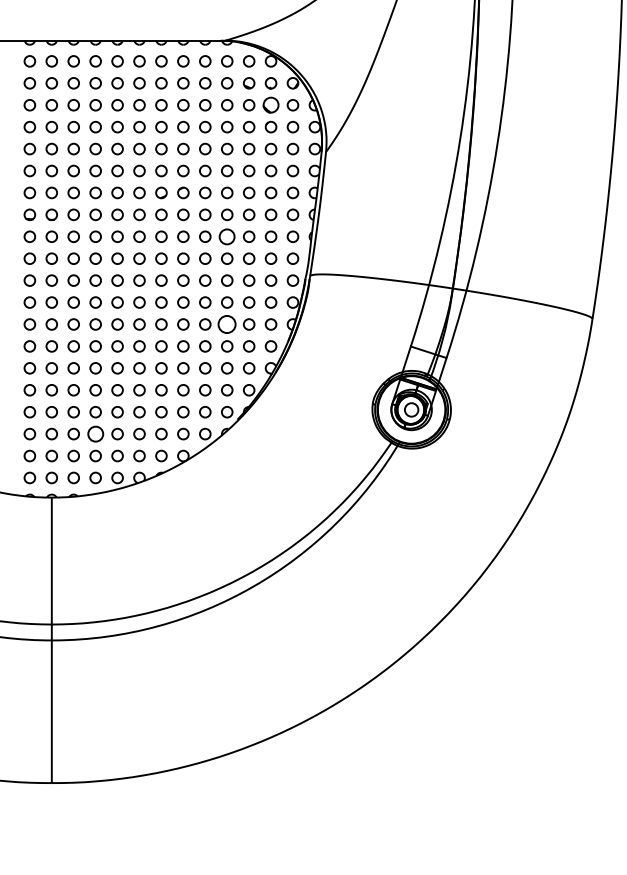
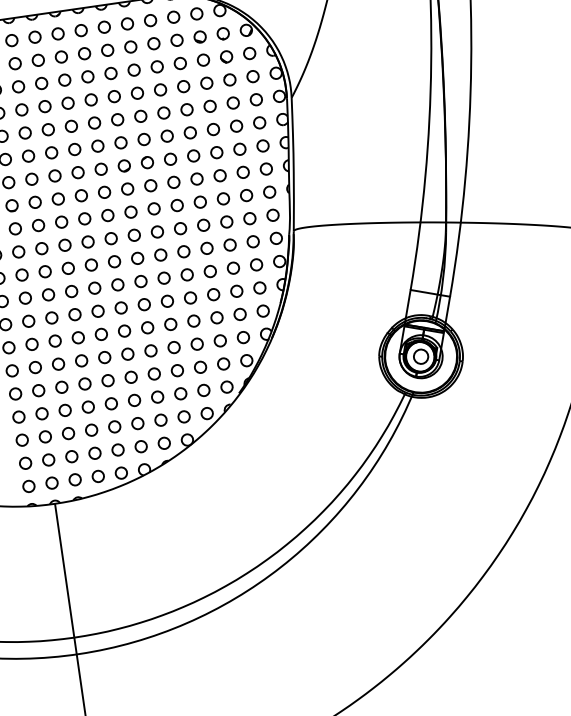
part: (270, 105) -> (226, 57), size x0.71
circle: (227, 236) -> (200, 201), size x0.71
circle: (227, 324) -> (213, 294), size x0.62
circle: (95, 433) -> (91, 429), size x0.71

